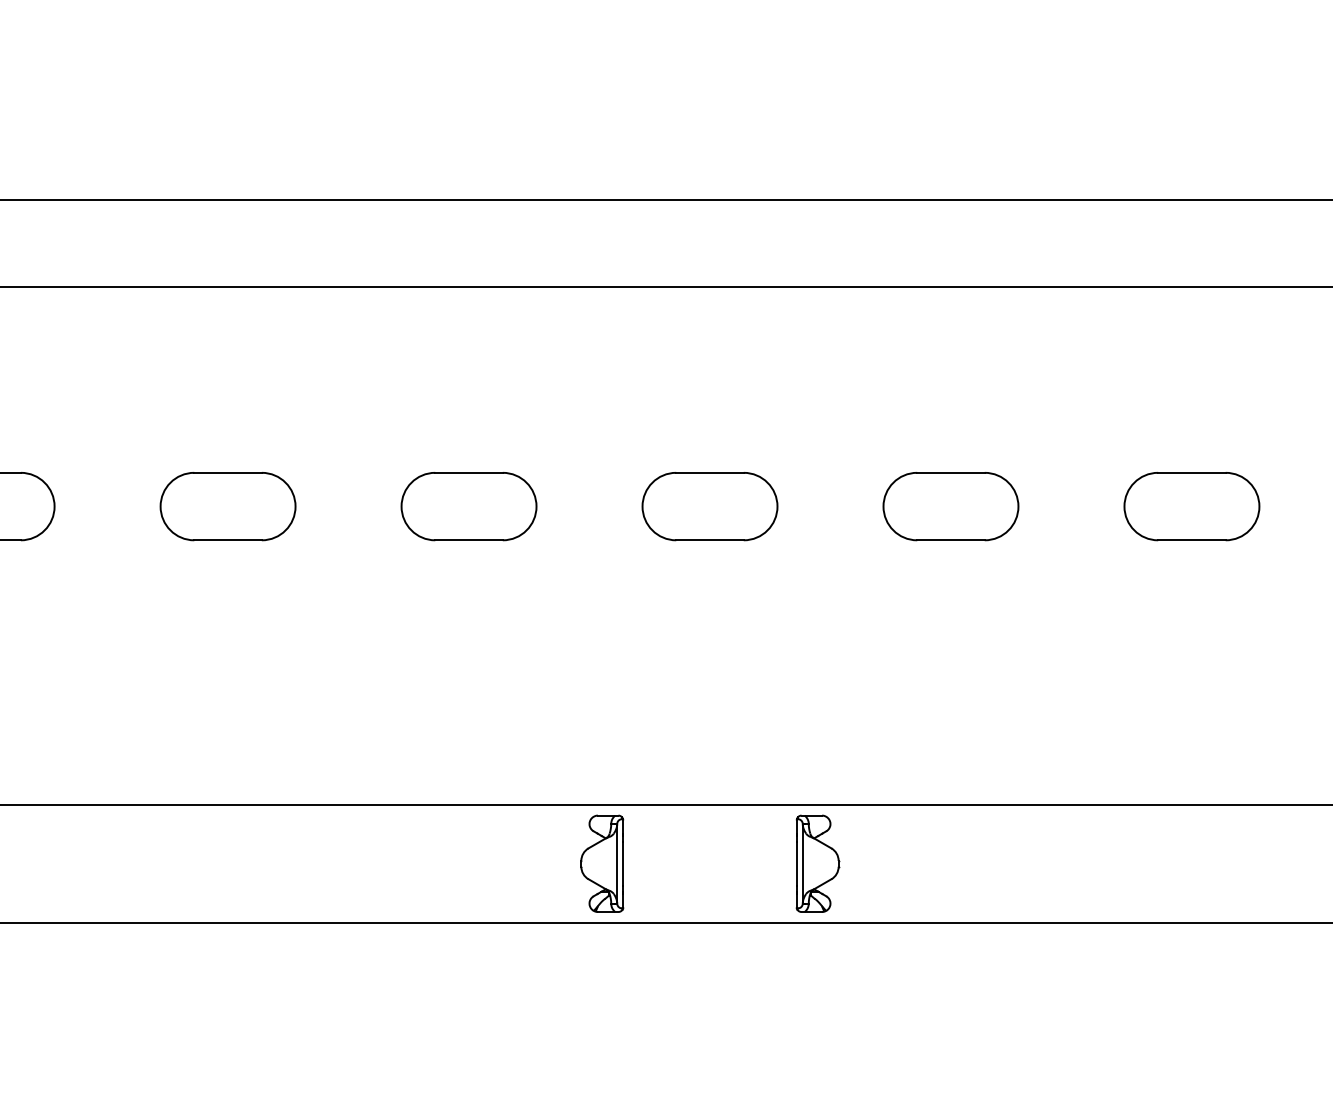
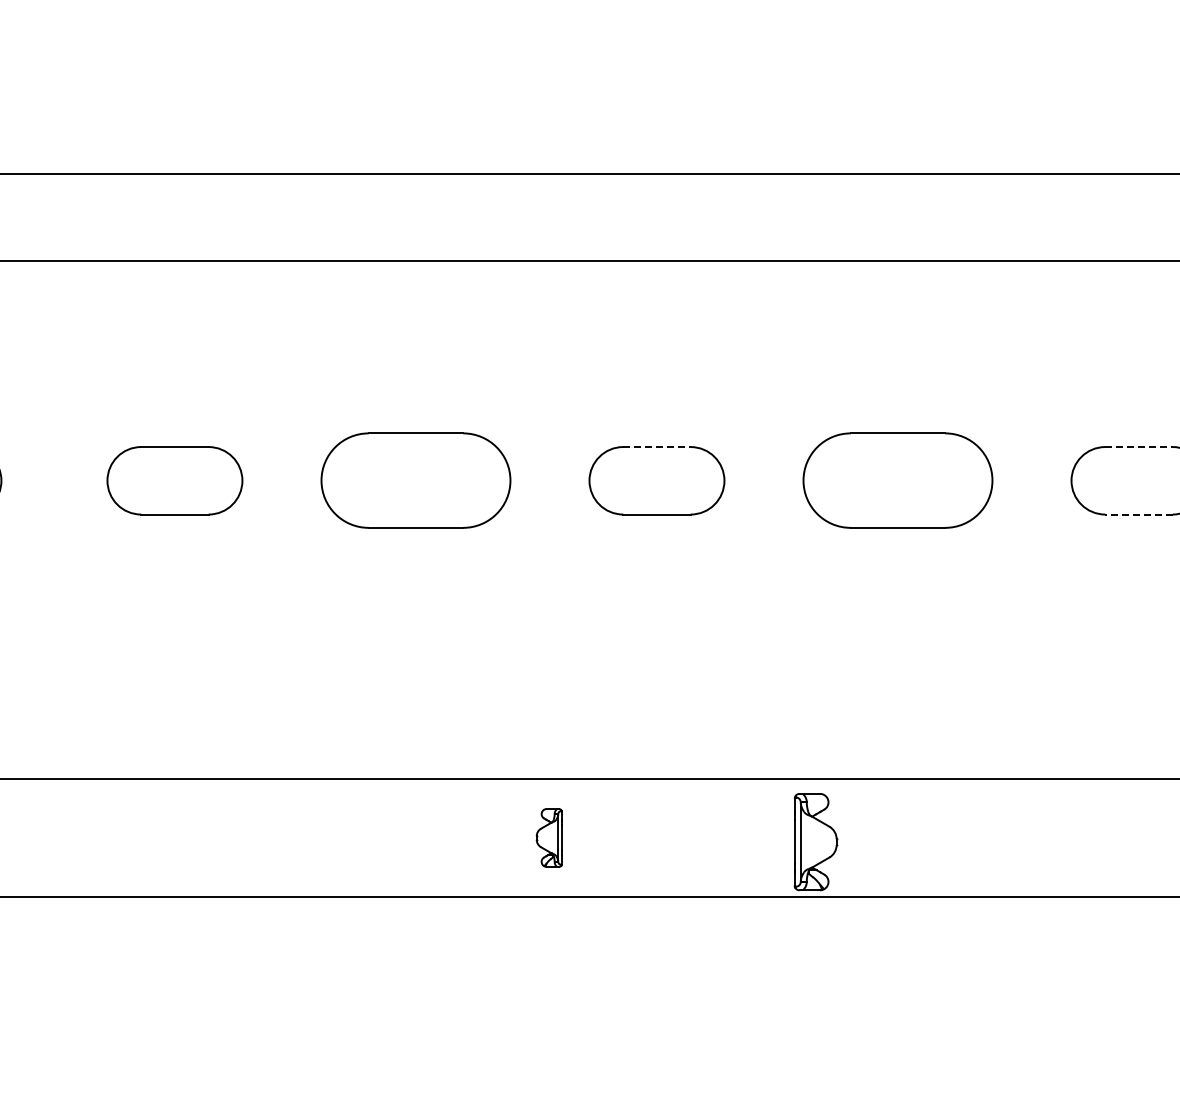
line: (710, 472) -> (657, 446), solid -> dashed
line: (1191, 472) -> (1138, 446), solid -> dashed
part: (468, 506) -> (415, 480), size x1.4
part: (950, 506) -> (897, 480), size x1.4
line: (1191, 540) -> (1138, 514), solid -> dashed
part: (602, 863) -> (549, 837), size x0.6
part: (817, 863) -> (815, 841), moved

